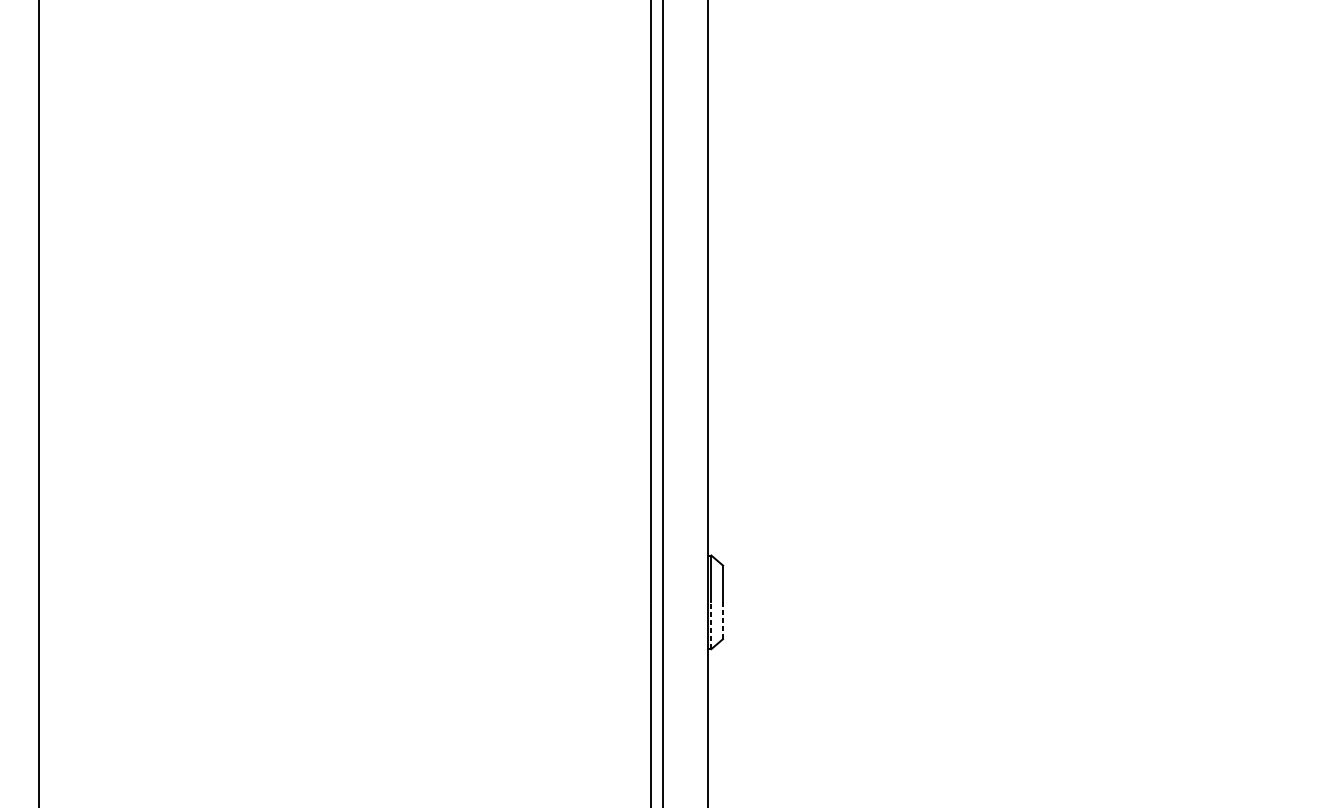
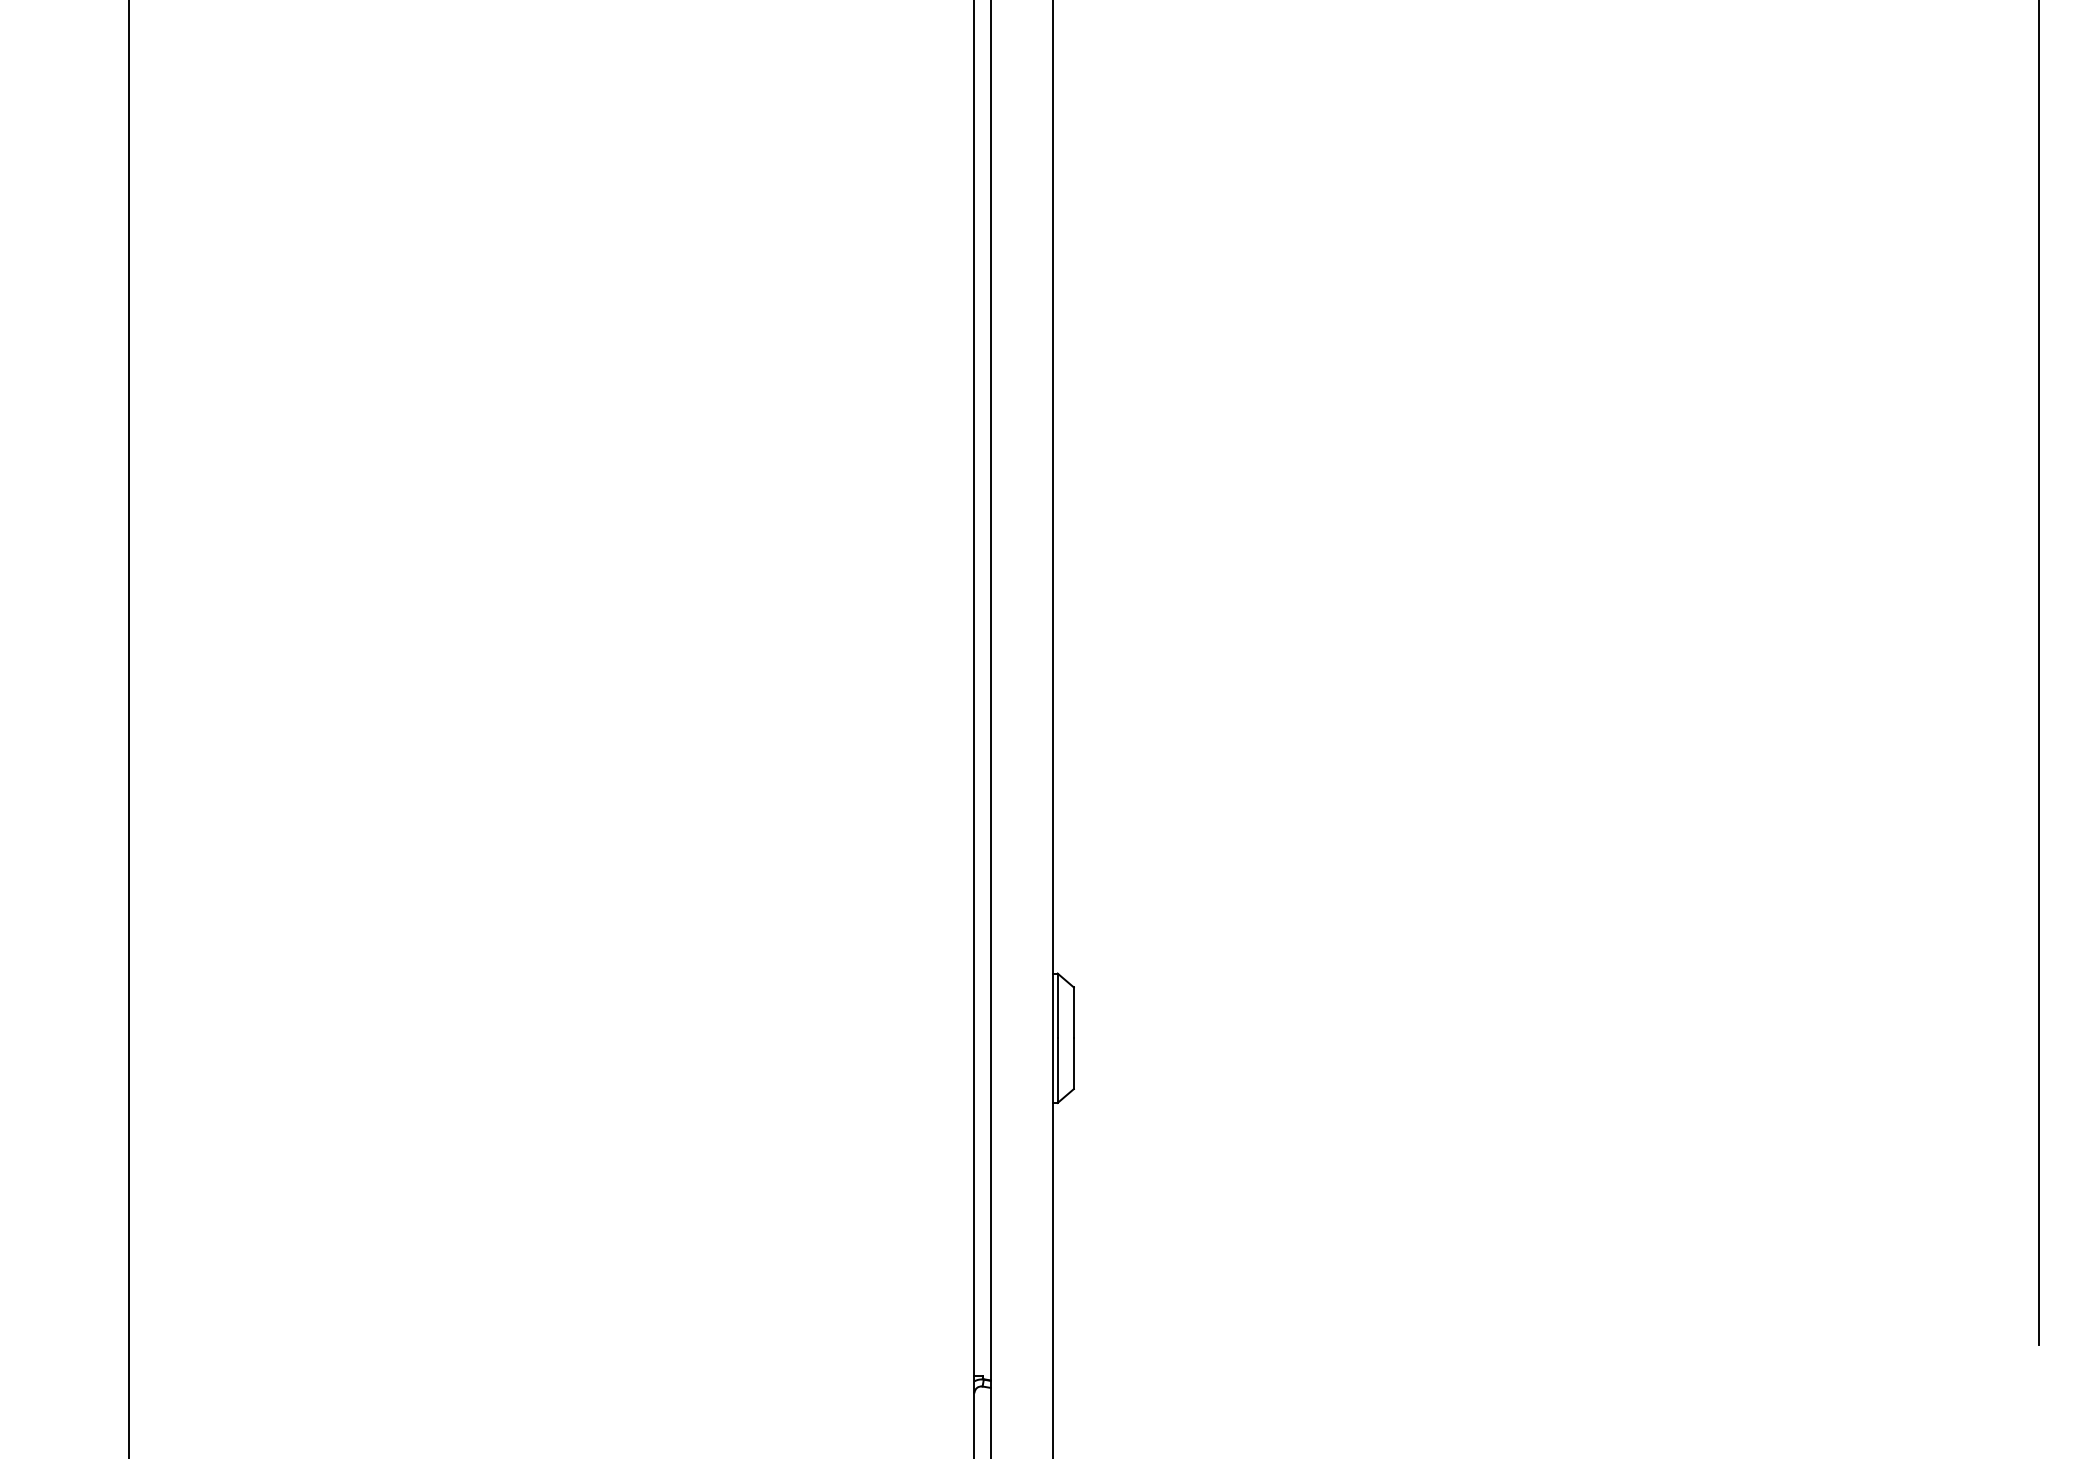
line: (722, 621) -> (1073, 1064), dashed -> solid
line: (711, 625) -> (1057, 1070), dashed -> solid

